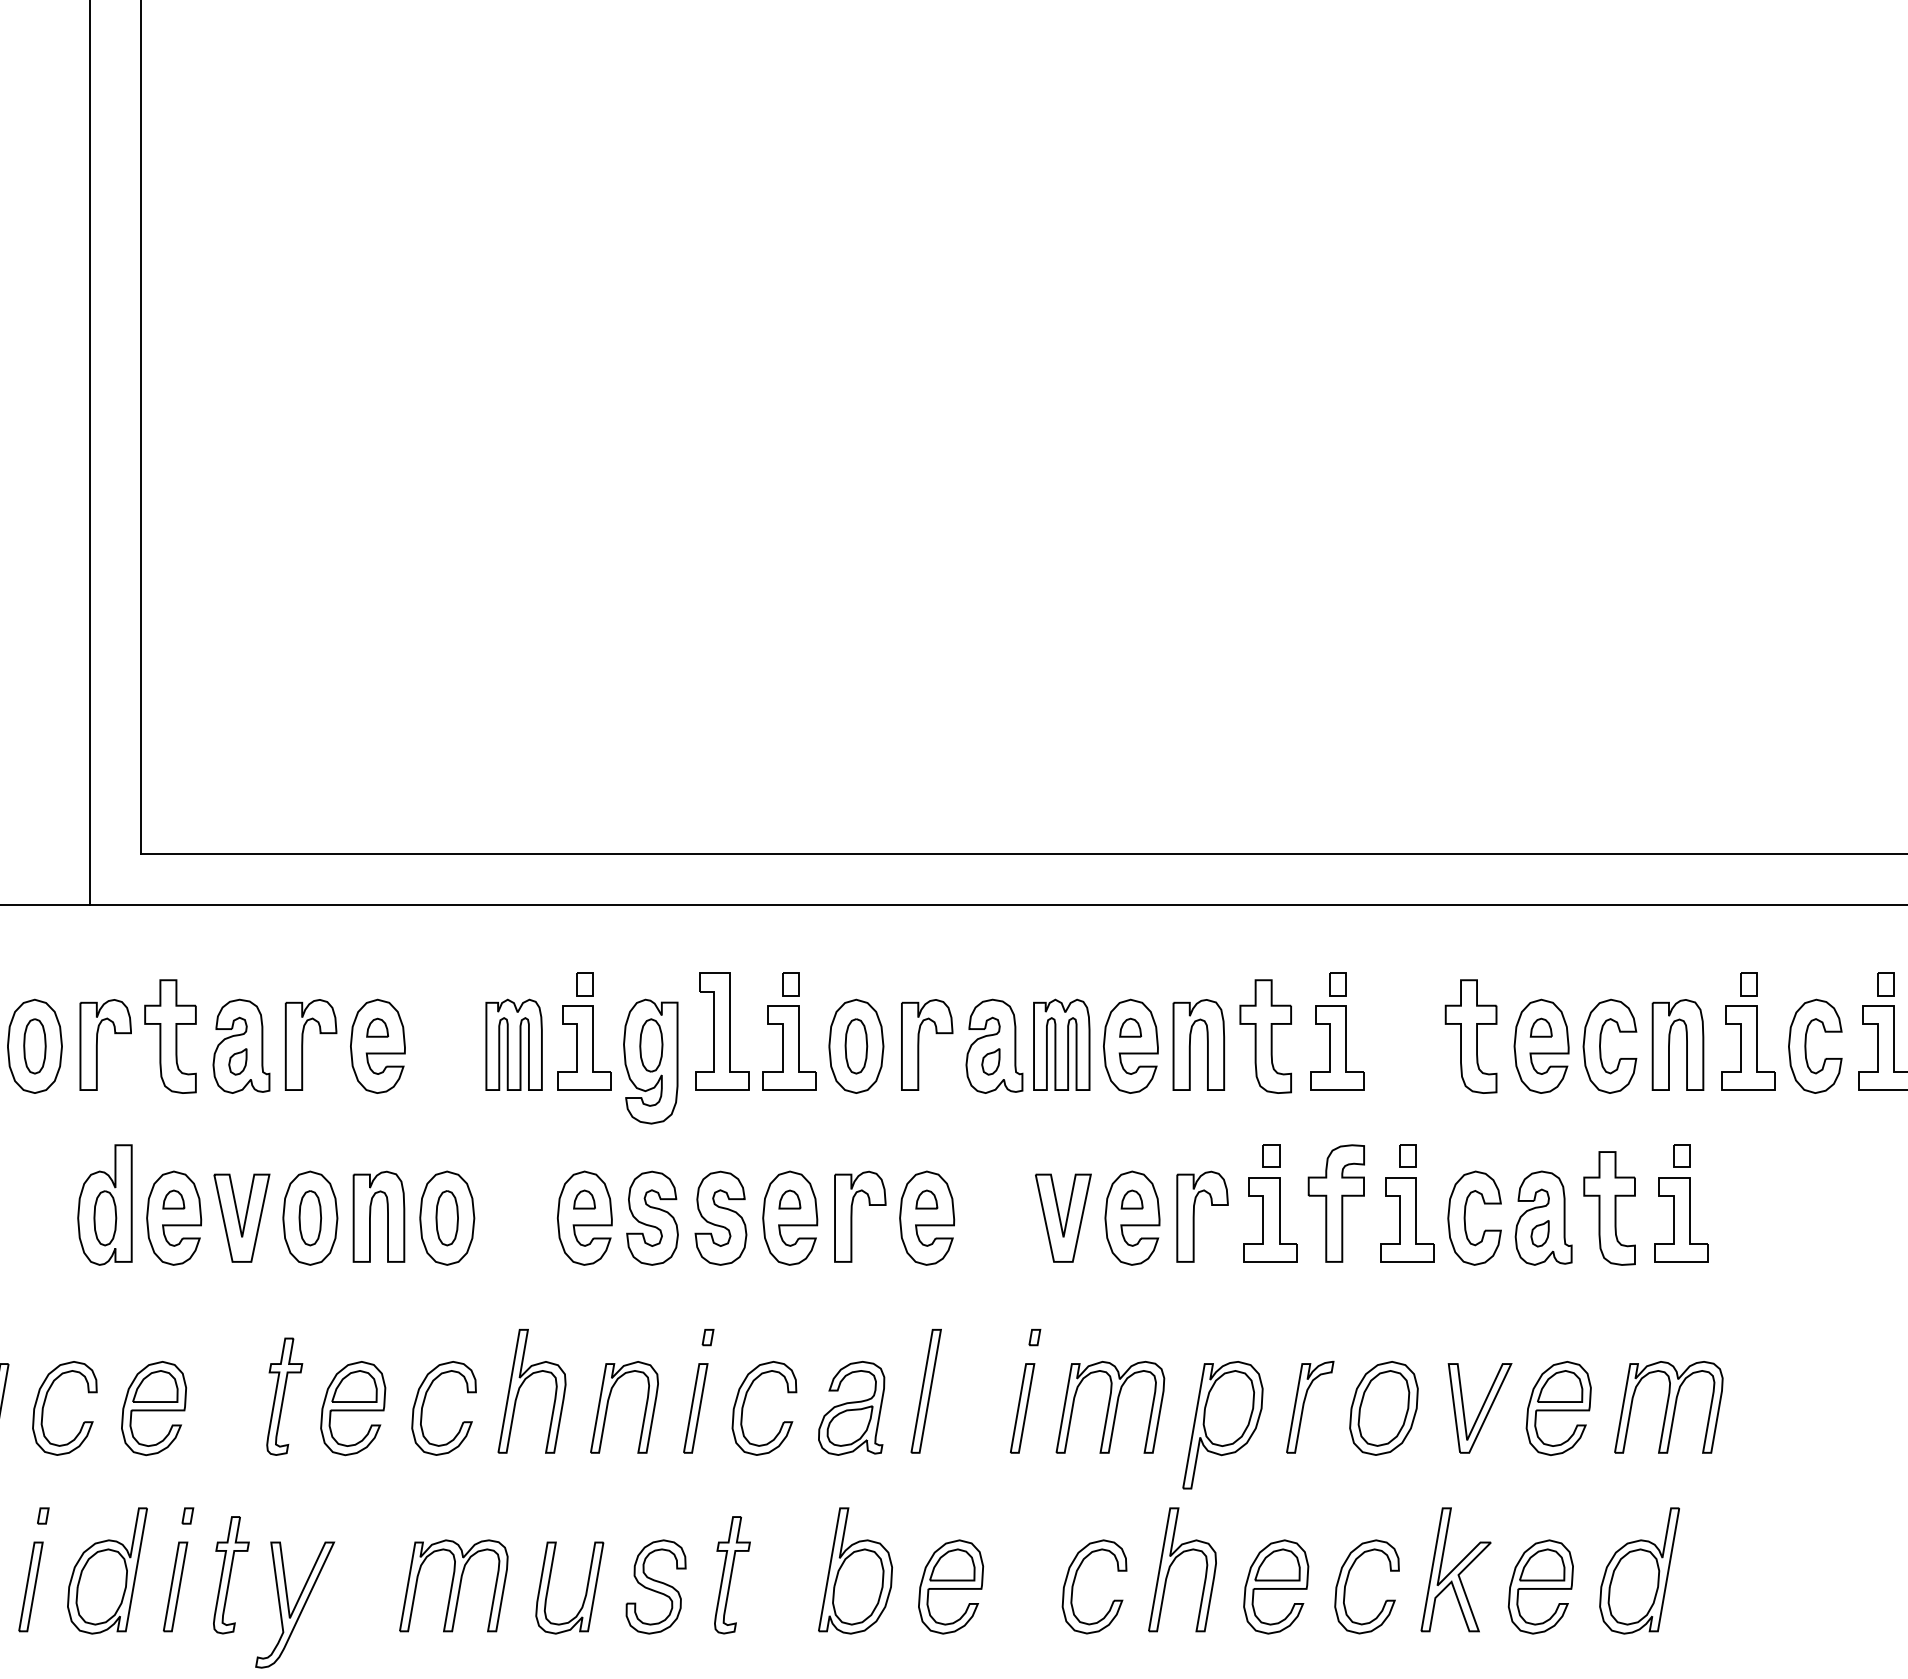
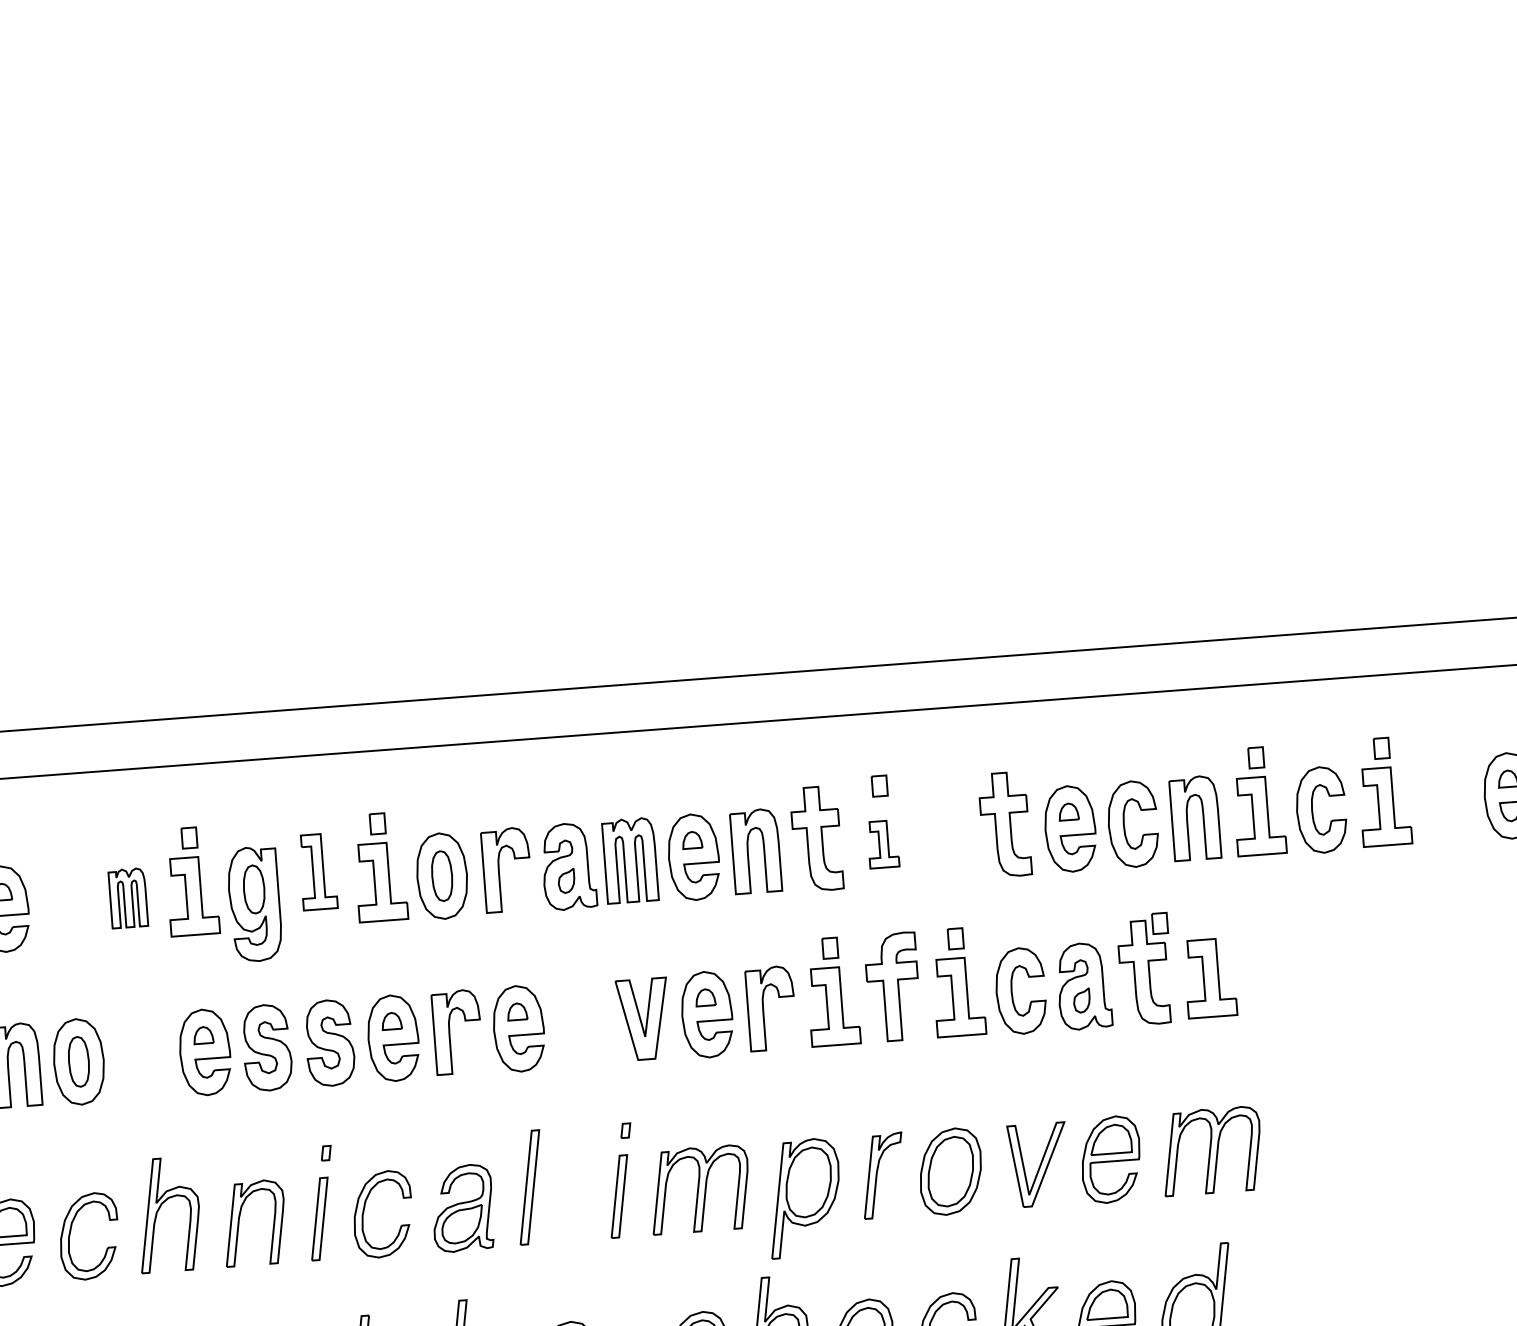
part: (722, 1031) -> (318, 871), size x0.7
part: (513, 1044) -> (127, 898), size x0.7
part: (1337, 1047) -> (883, 843), size x0.6
part: (1681, 1155) -> (1159, 922), moved

